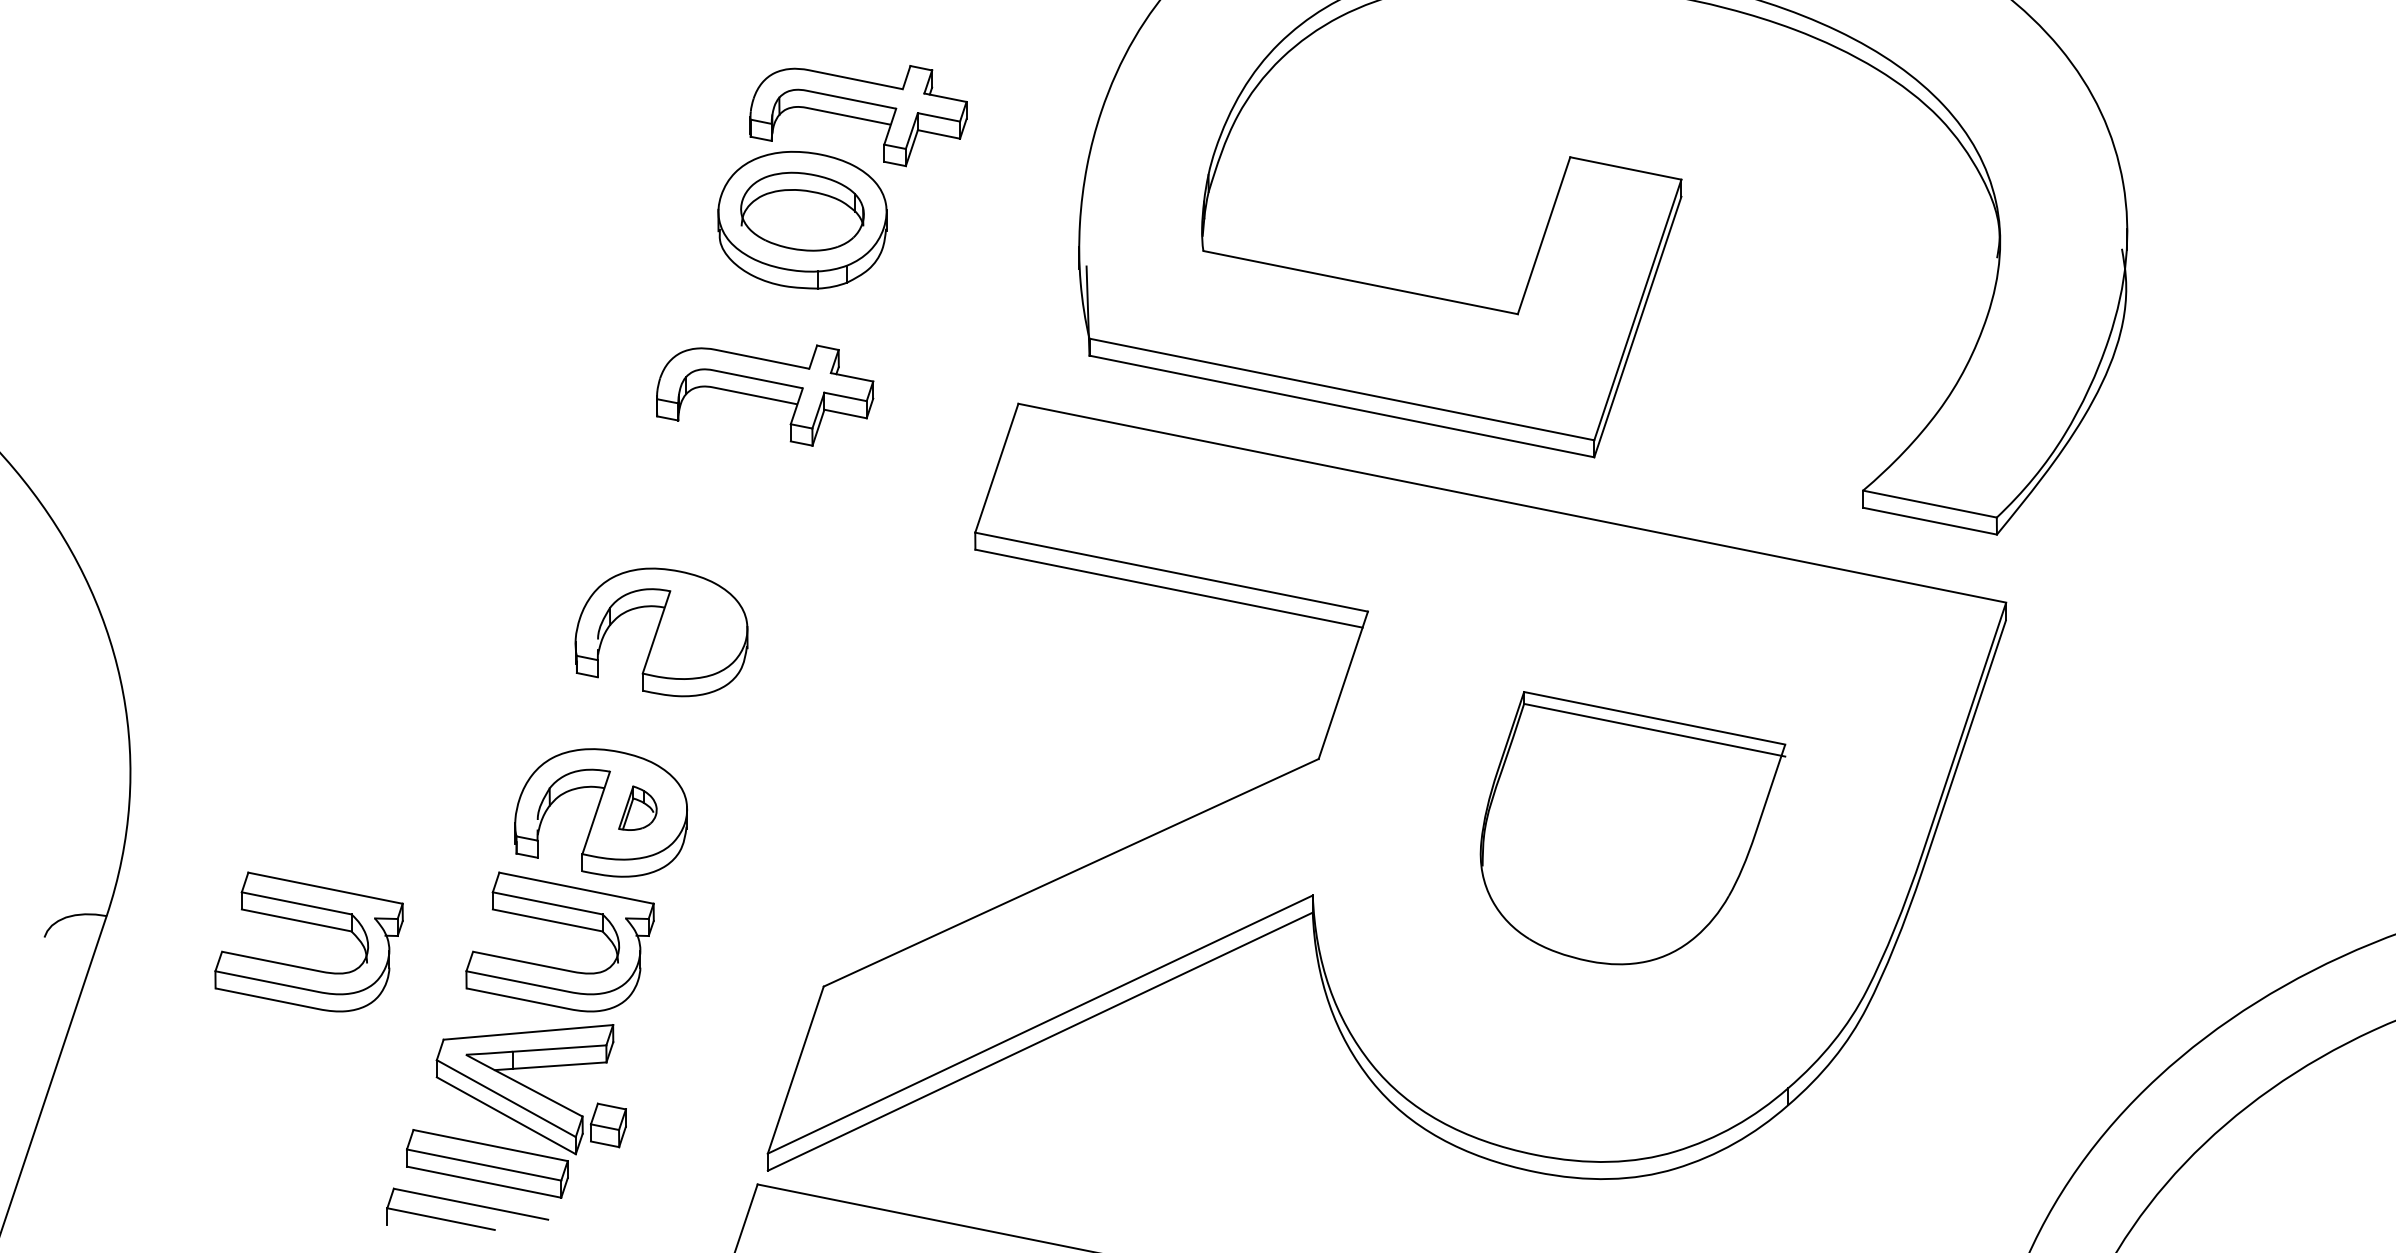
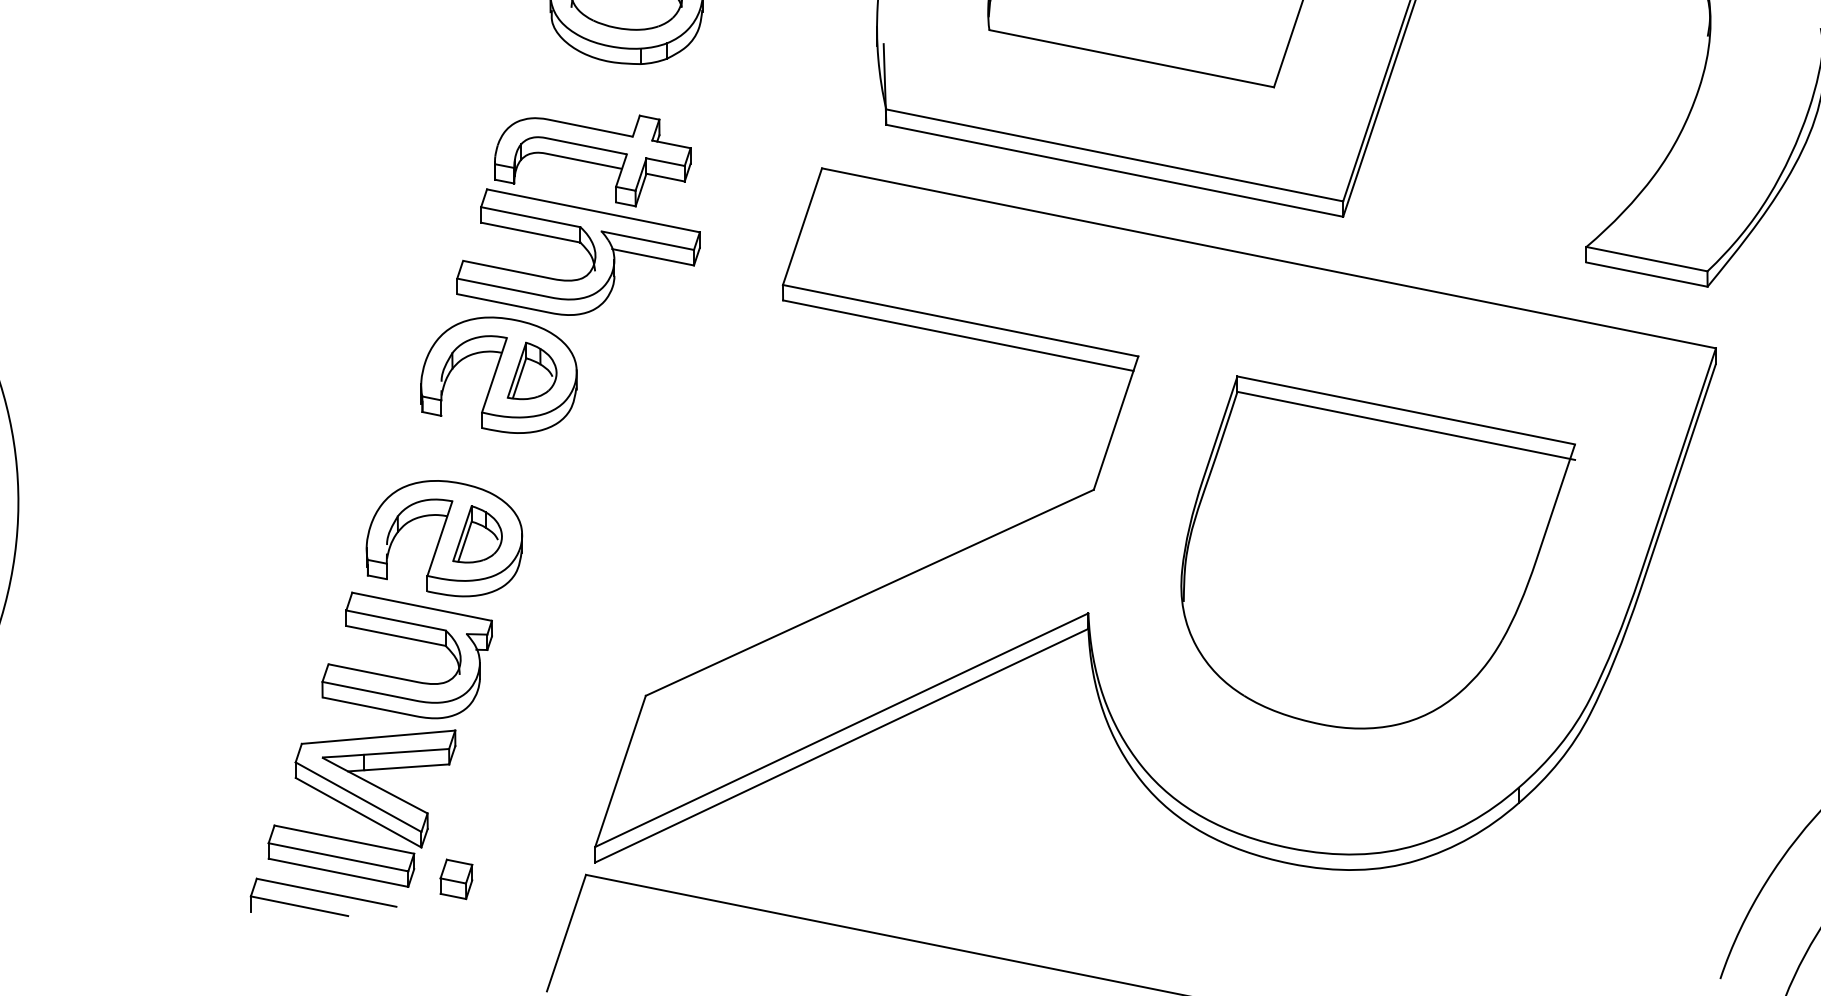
part: (754, 490) -> (583, 246), added
part: (697, 627) -> (531, 370), added
part: (637, 808) -> (477, 534), size x1.43
part: (1632, 827) -> (1377, 551), size x1.43
part: (310, 924) -> (181, 639), removed
part: (607, 1125) -> (455, 879), moved

